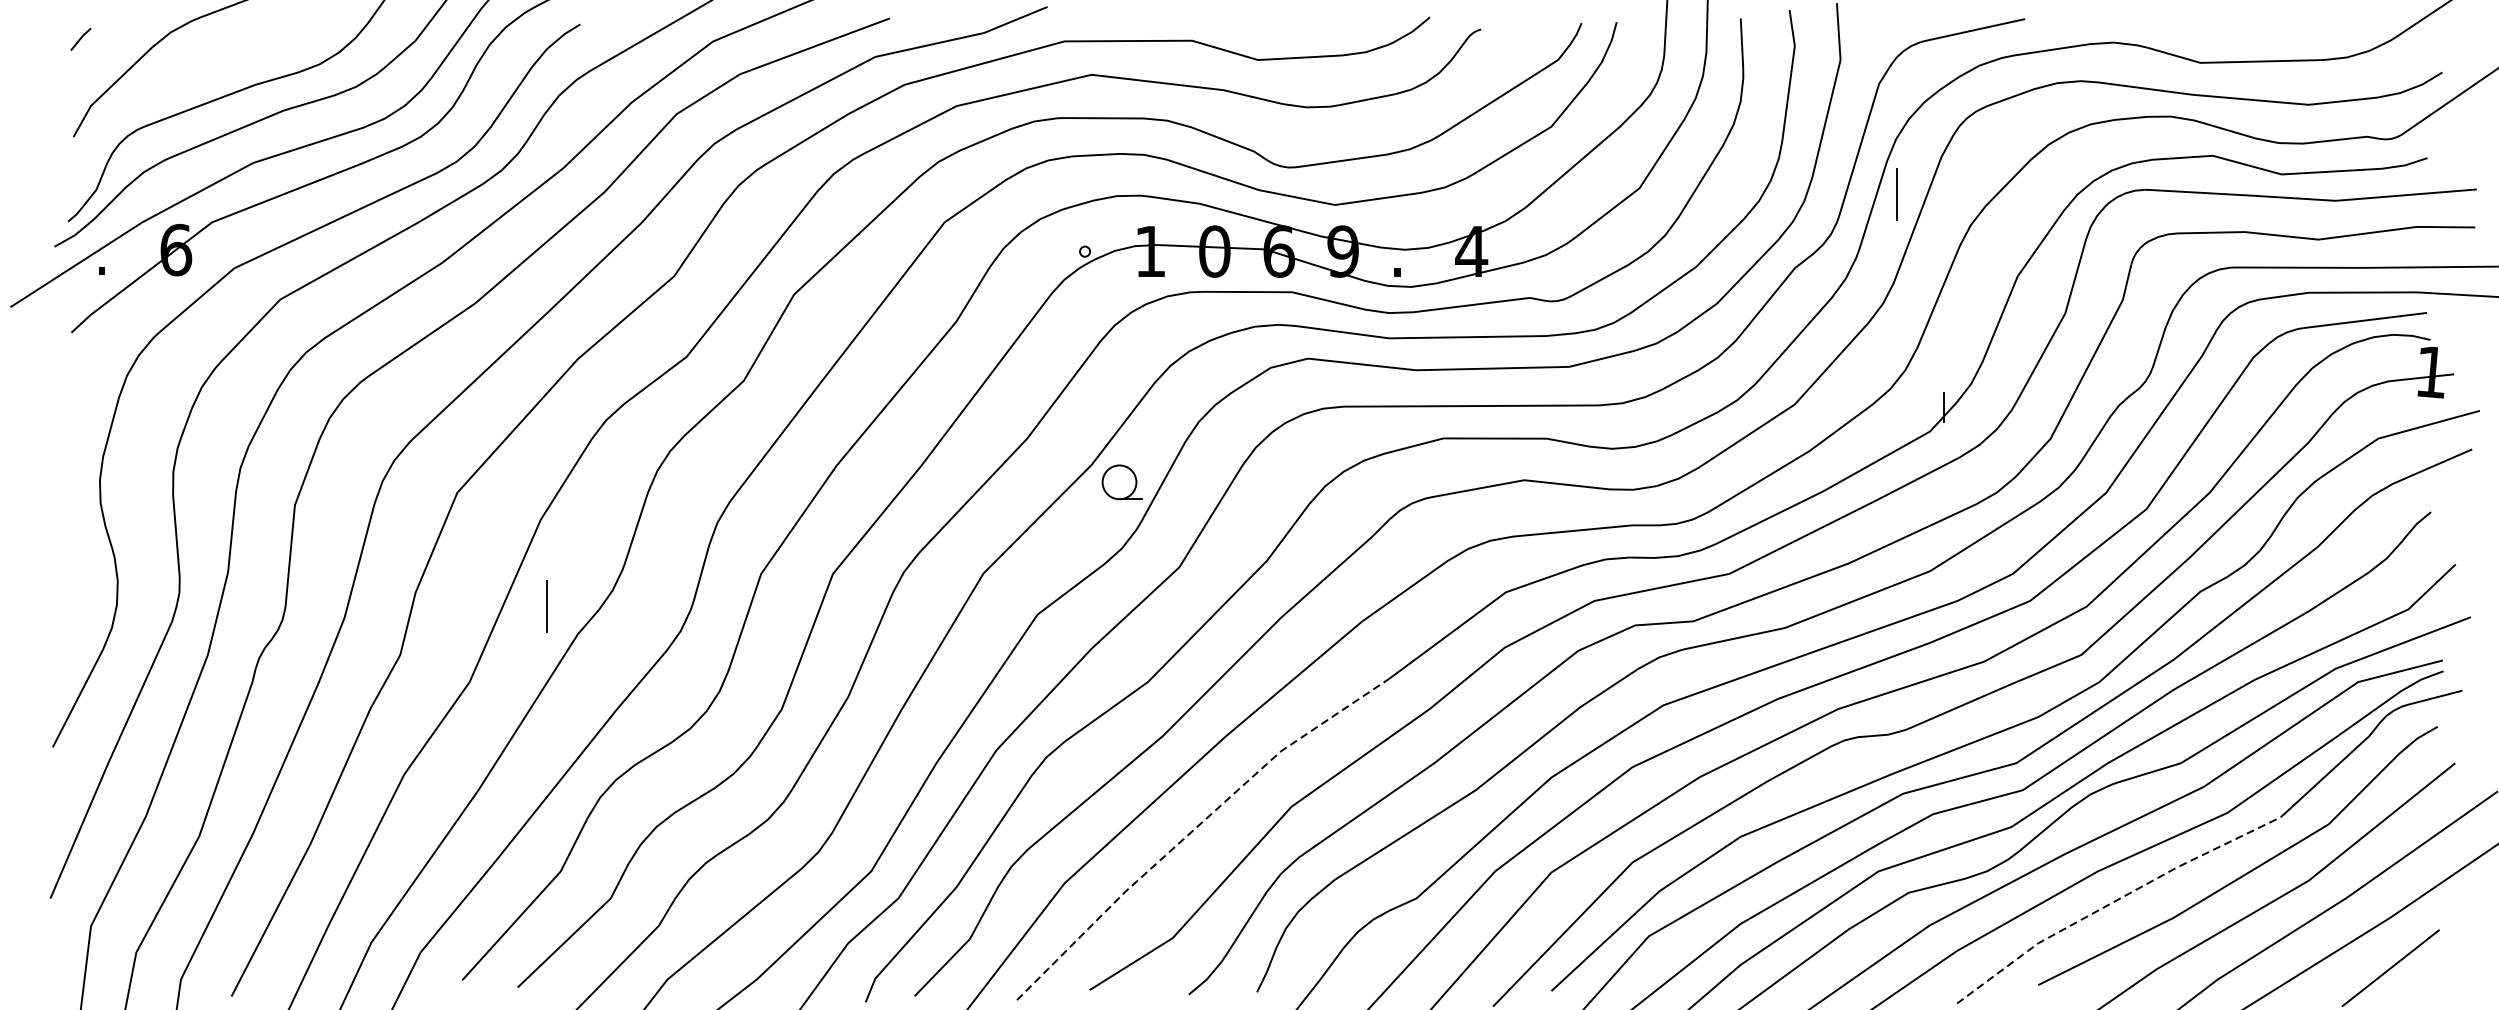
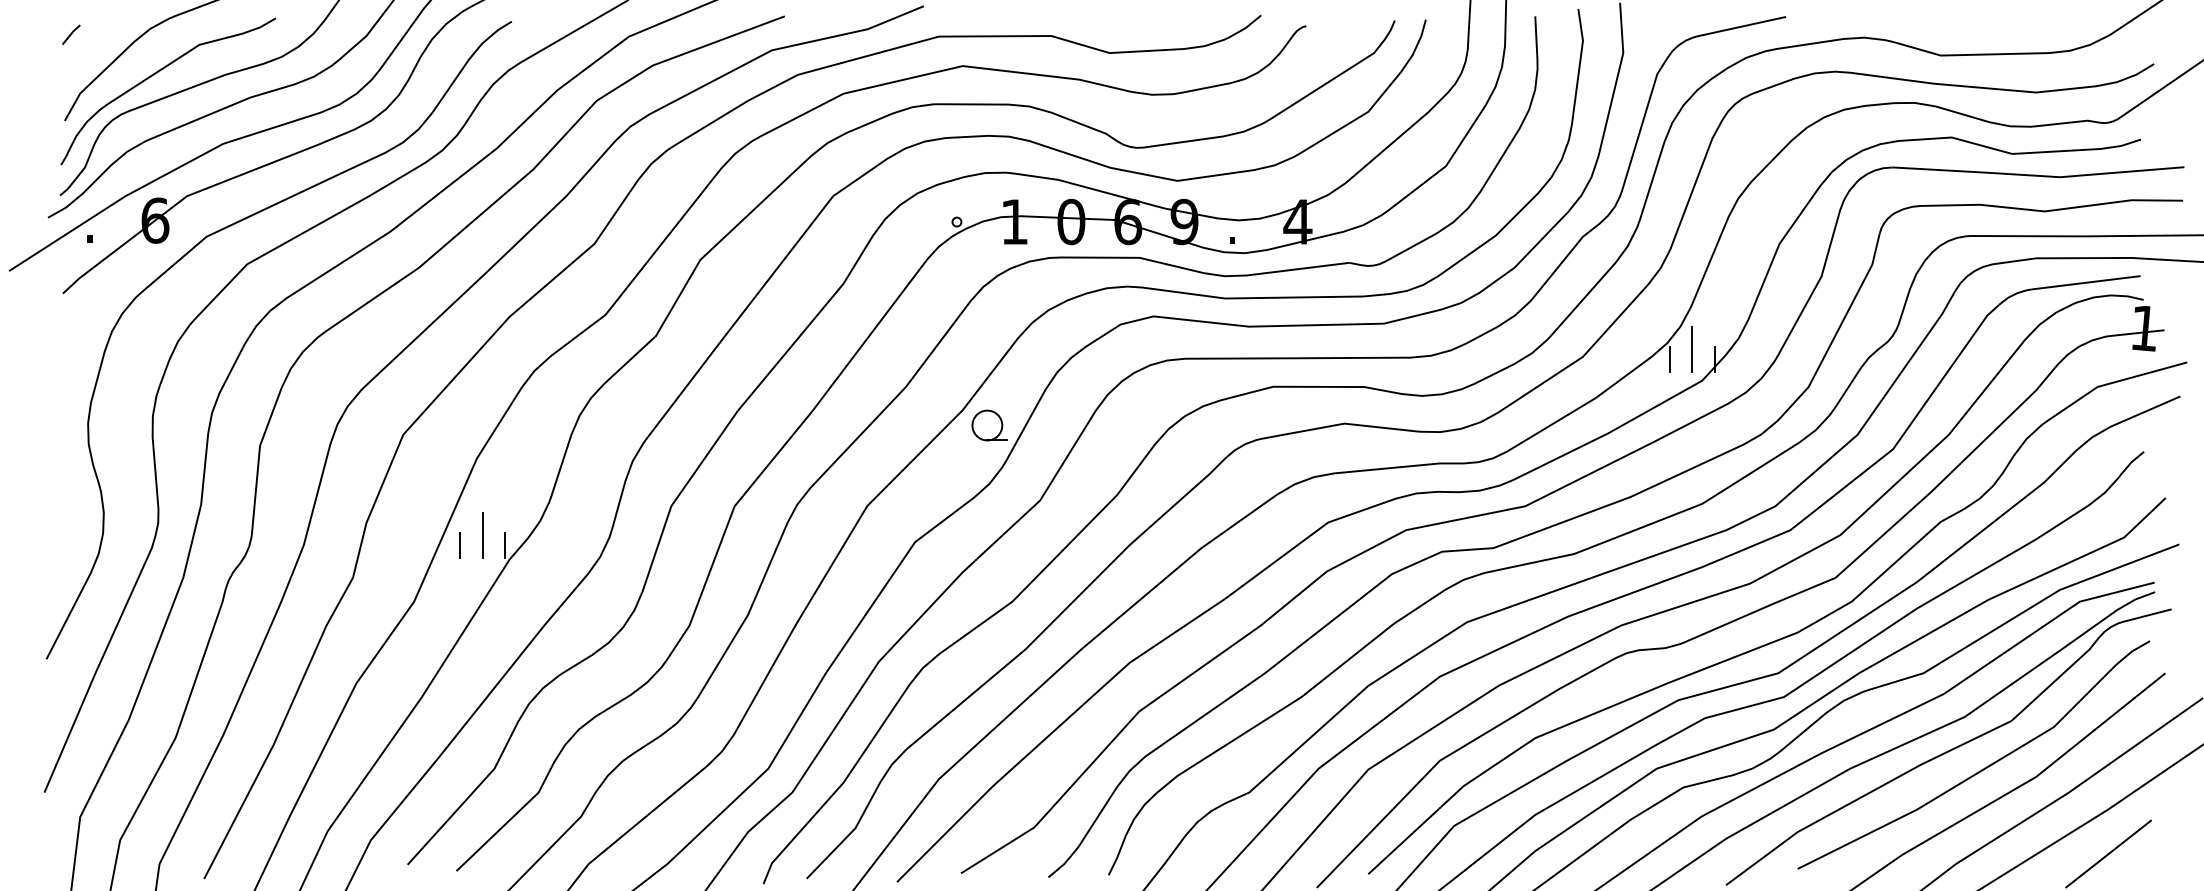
curve: (178, 83) -> (157, 73), added
line: (1896, 194) -> (1691, 349), moved
line: (1894, 407) -> (1670, 359), added
line: (573, 617) -> (505, 544), added
line: (521, 618) -> (459, 545), added
line: (1194, 829) -> (1053, 731), dashed -> solid
line: (2114, 901) -> (1864, 795), dashed -> solid

